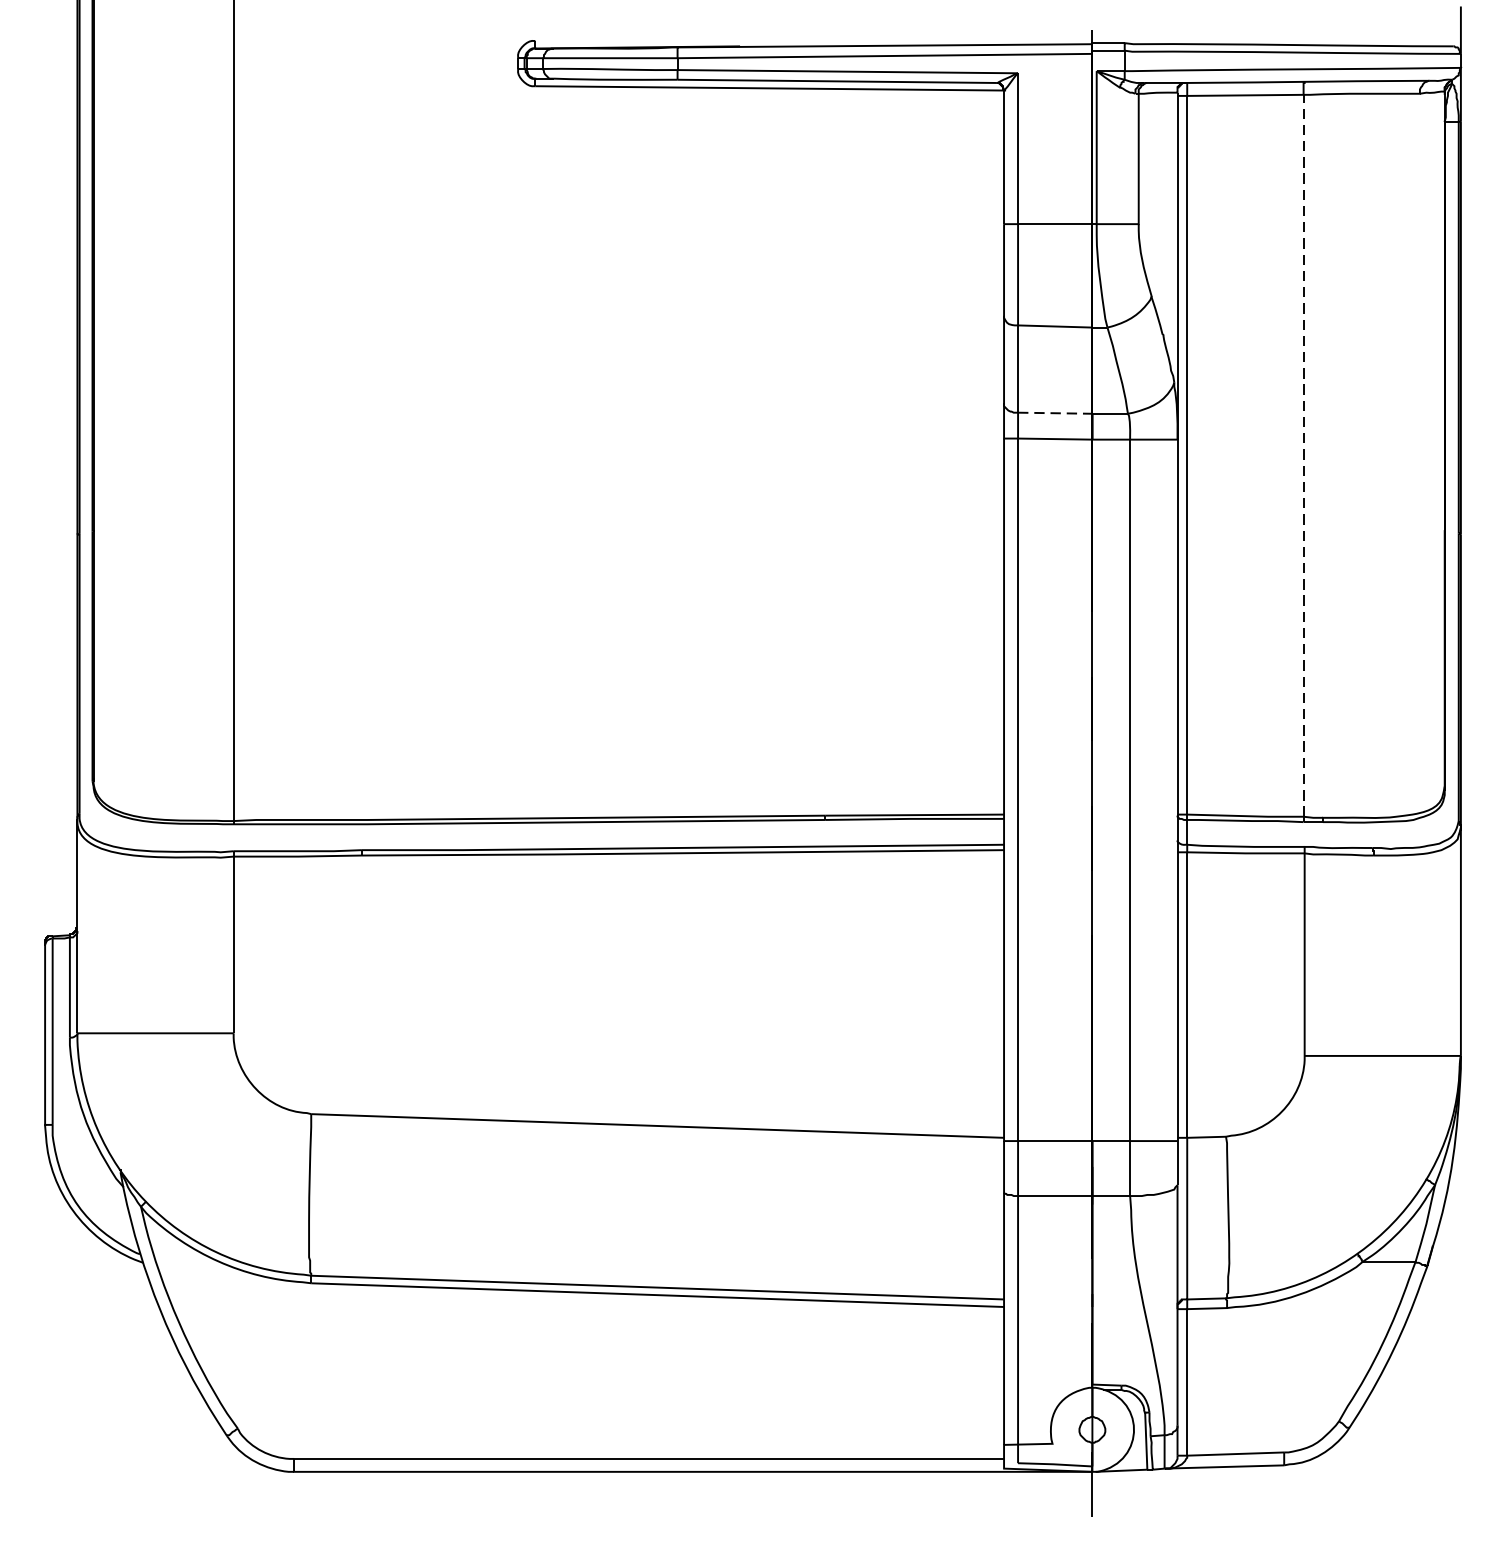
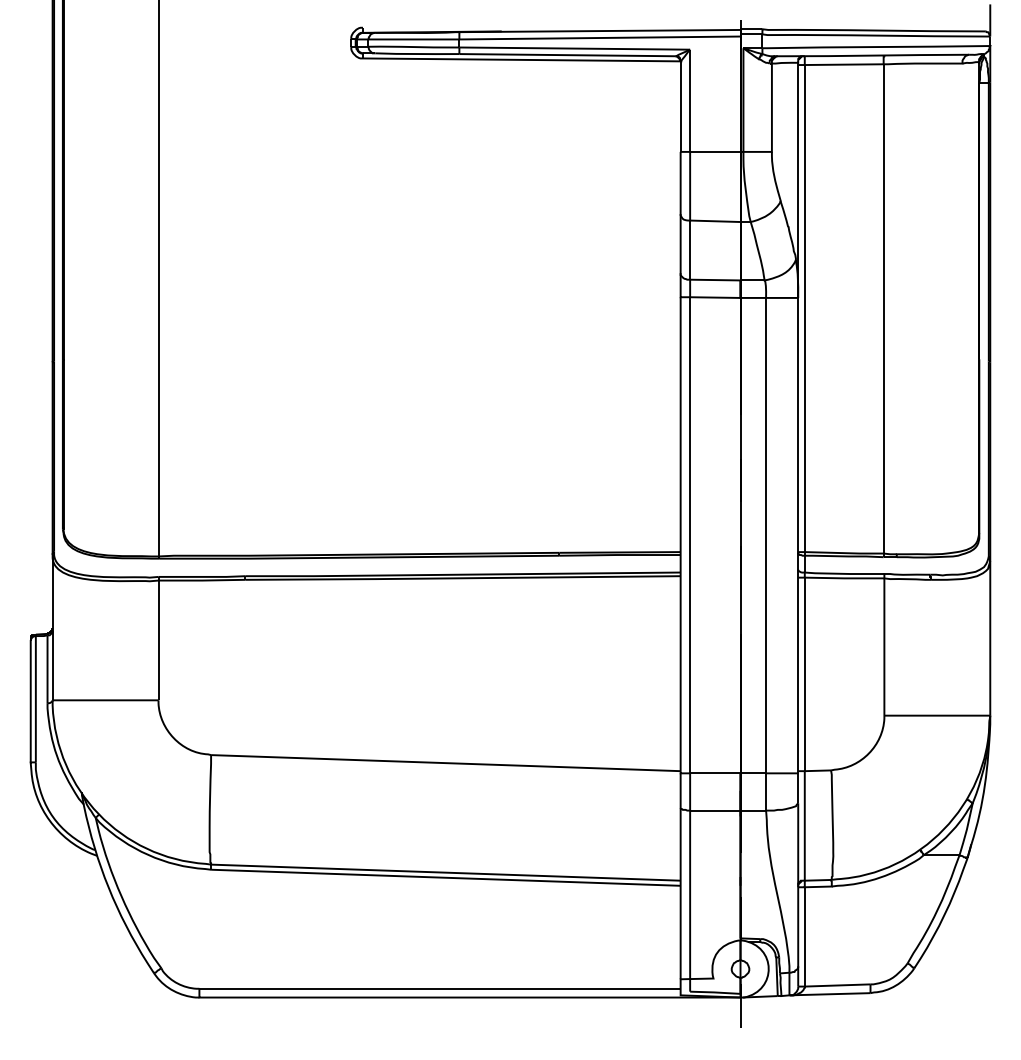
line: (1055, 413) -> (715, 280), dashed -> solid
line: (1303, 455) -> (883, 308), dashed -> solid

